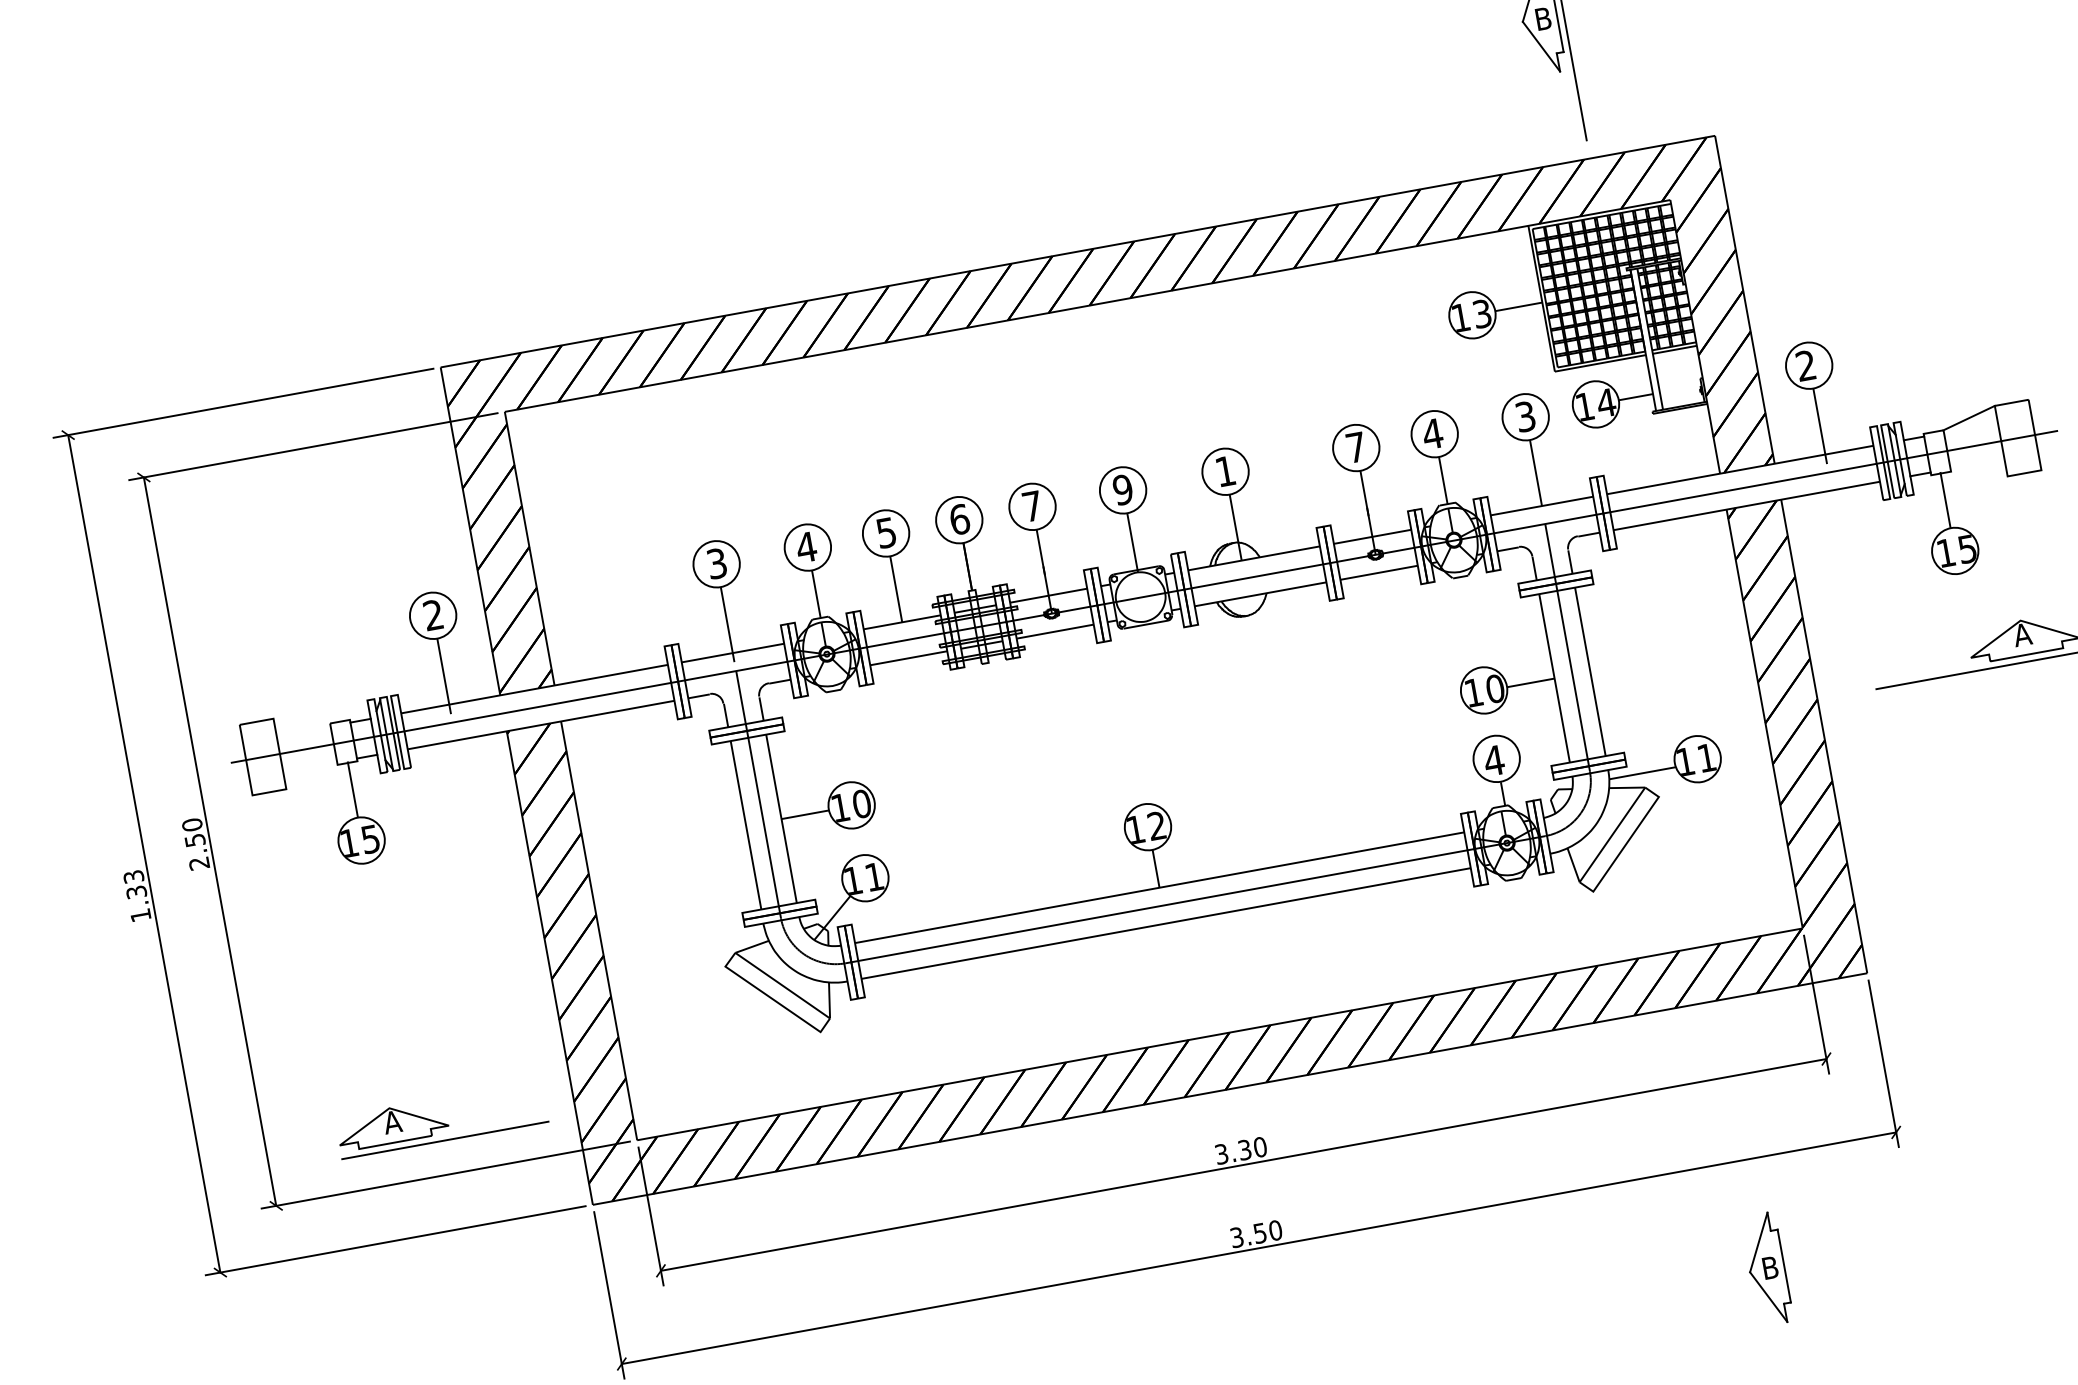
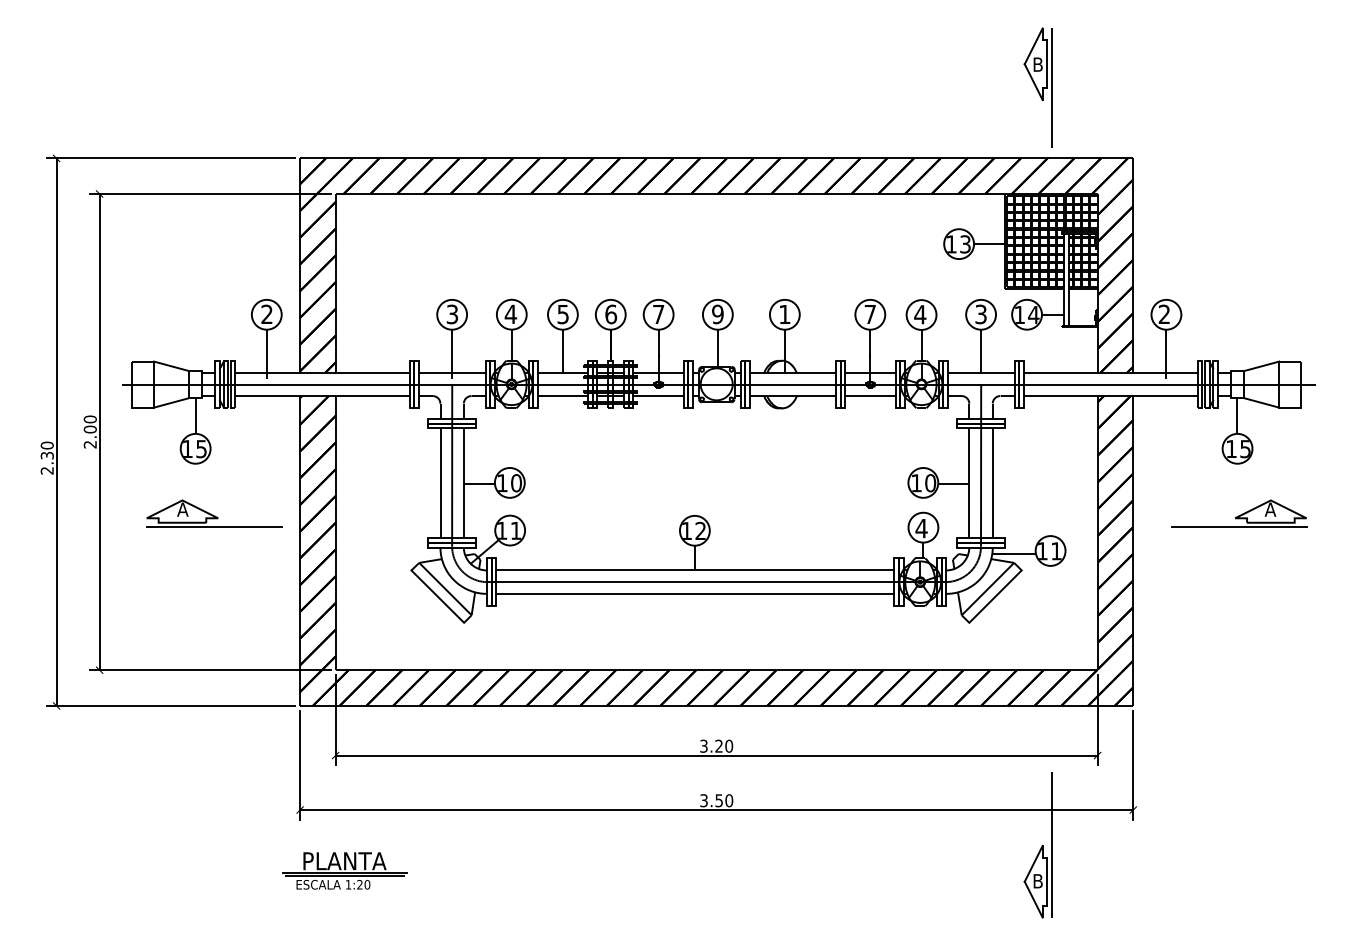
line: (1978, 473) -> (1261, 402), added
line: (301, 721) -> (171, 366), added
line: (311, 776) -> (171, 402), added
text: (193, 840) -> (89, 429), 2.50 -> 2.00
text: (135, 895) -> (46, 457), 1.33 -> 2.30
part: (442, 1119) -> (214, 513), moved
text: (1244, 1150) -> (718, 746), 3.30 -> 3.20
line: (1780, 1207) -> (1051, 844), added

